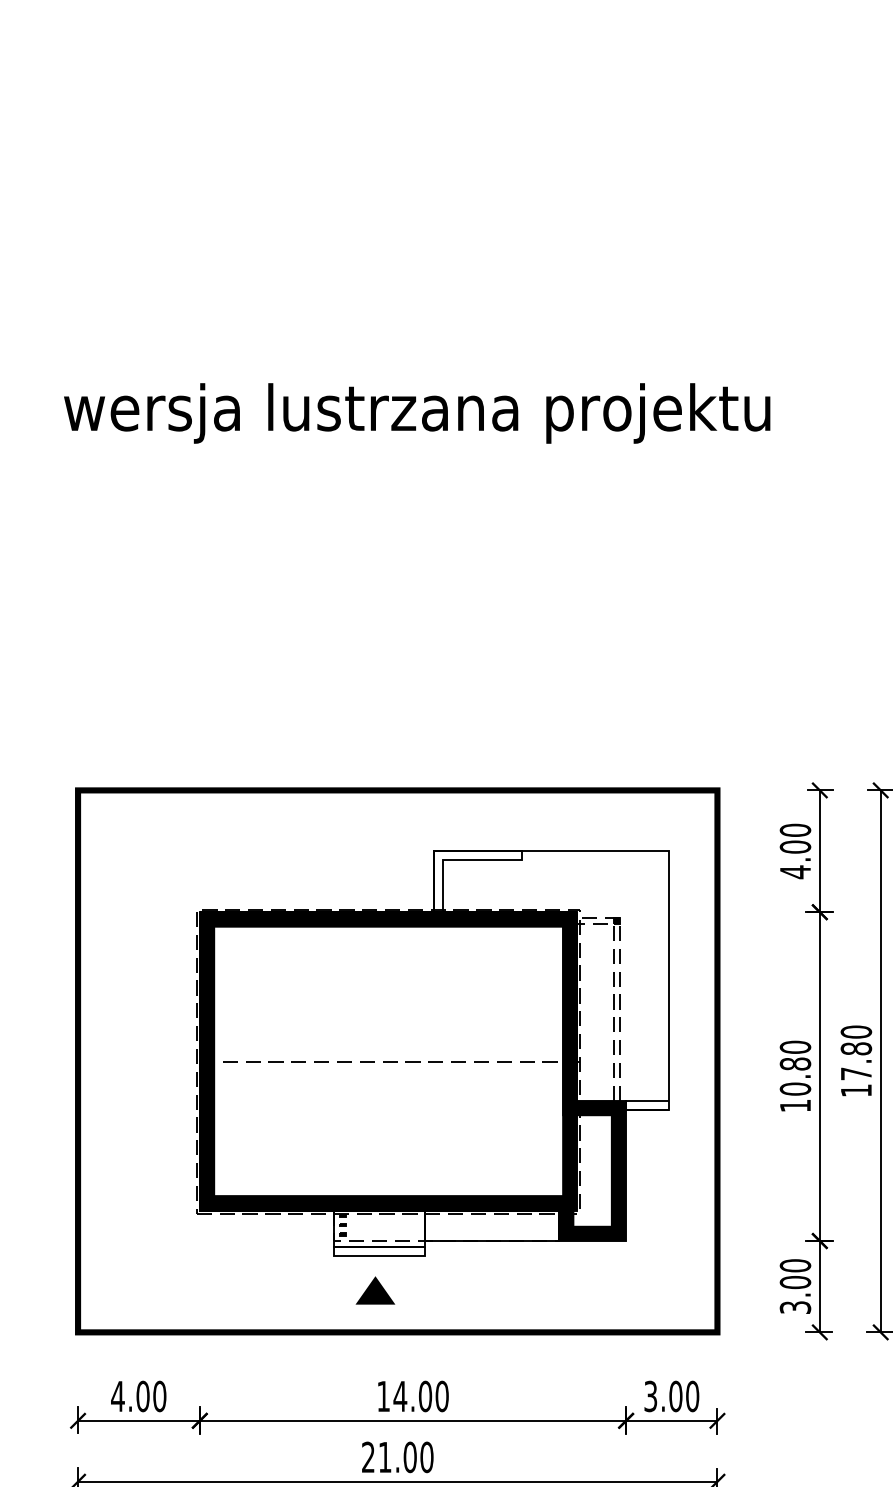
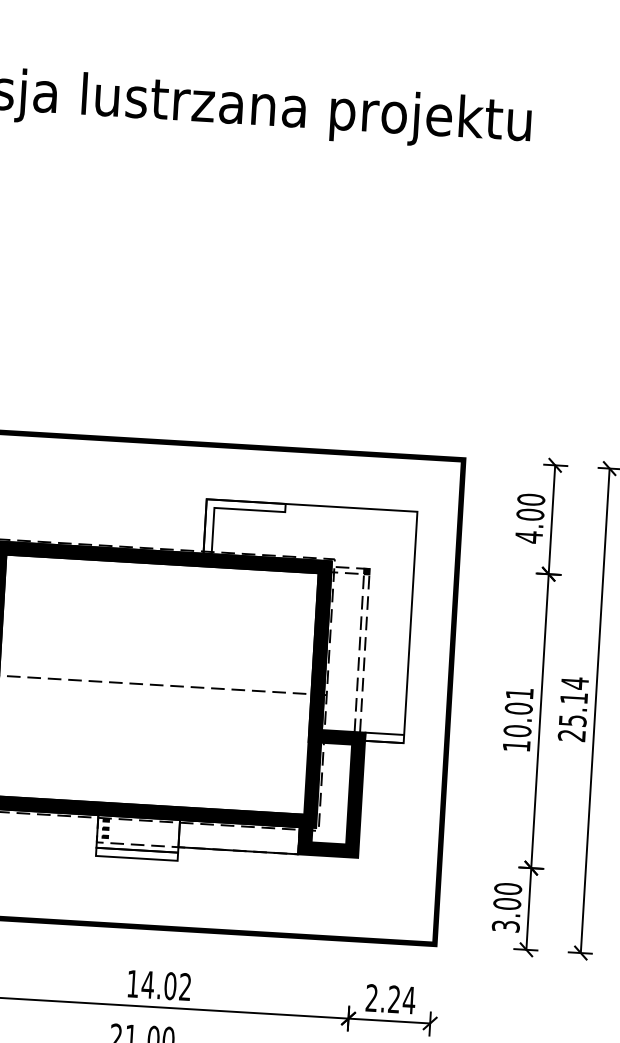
text: (795, 1055) -> (519, 701), 10.80 -> 10.01
text: (856, 1061) -> (573, 709), 17.80 -> 25.14
part: (375, 1290) -> (131, 888), removed
text: (441, 1396) -> (184, 987), 14.00 -> 14.02
text: (671, 1396) -> (390, 999), 3.00 -> 2.24

